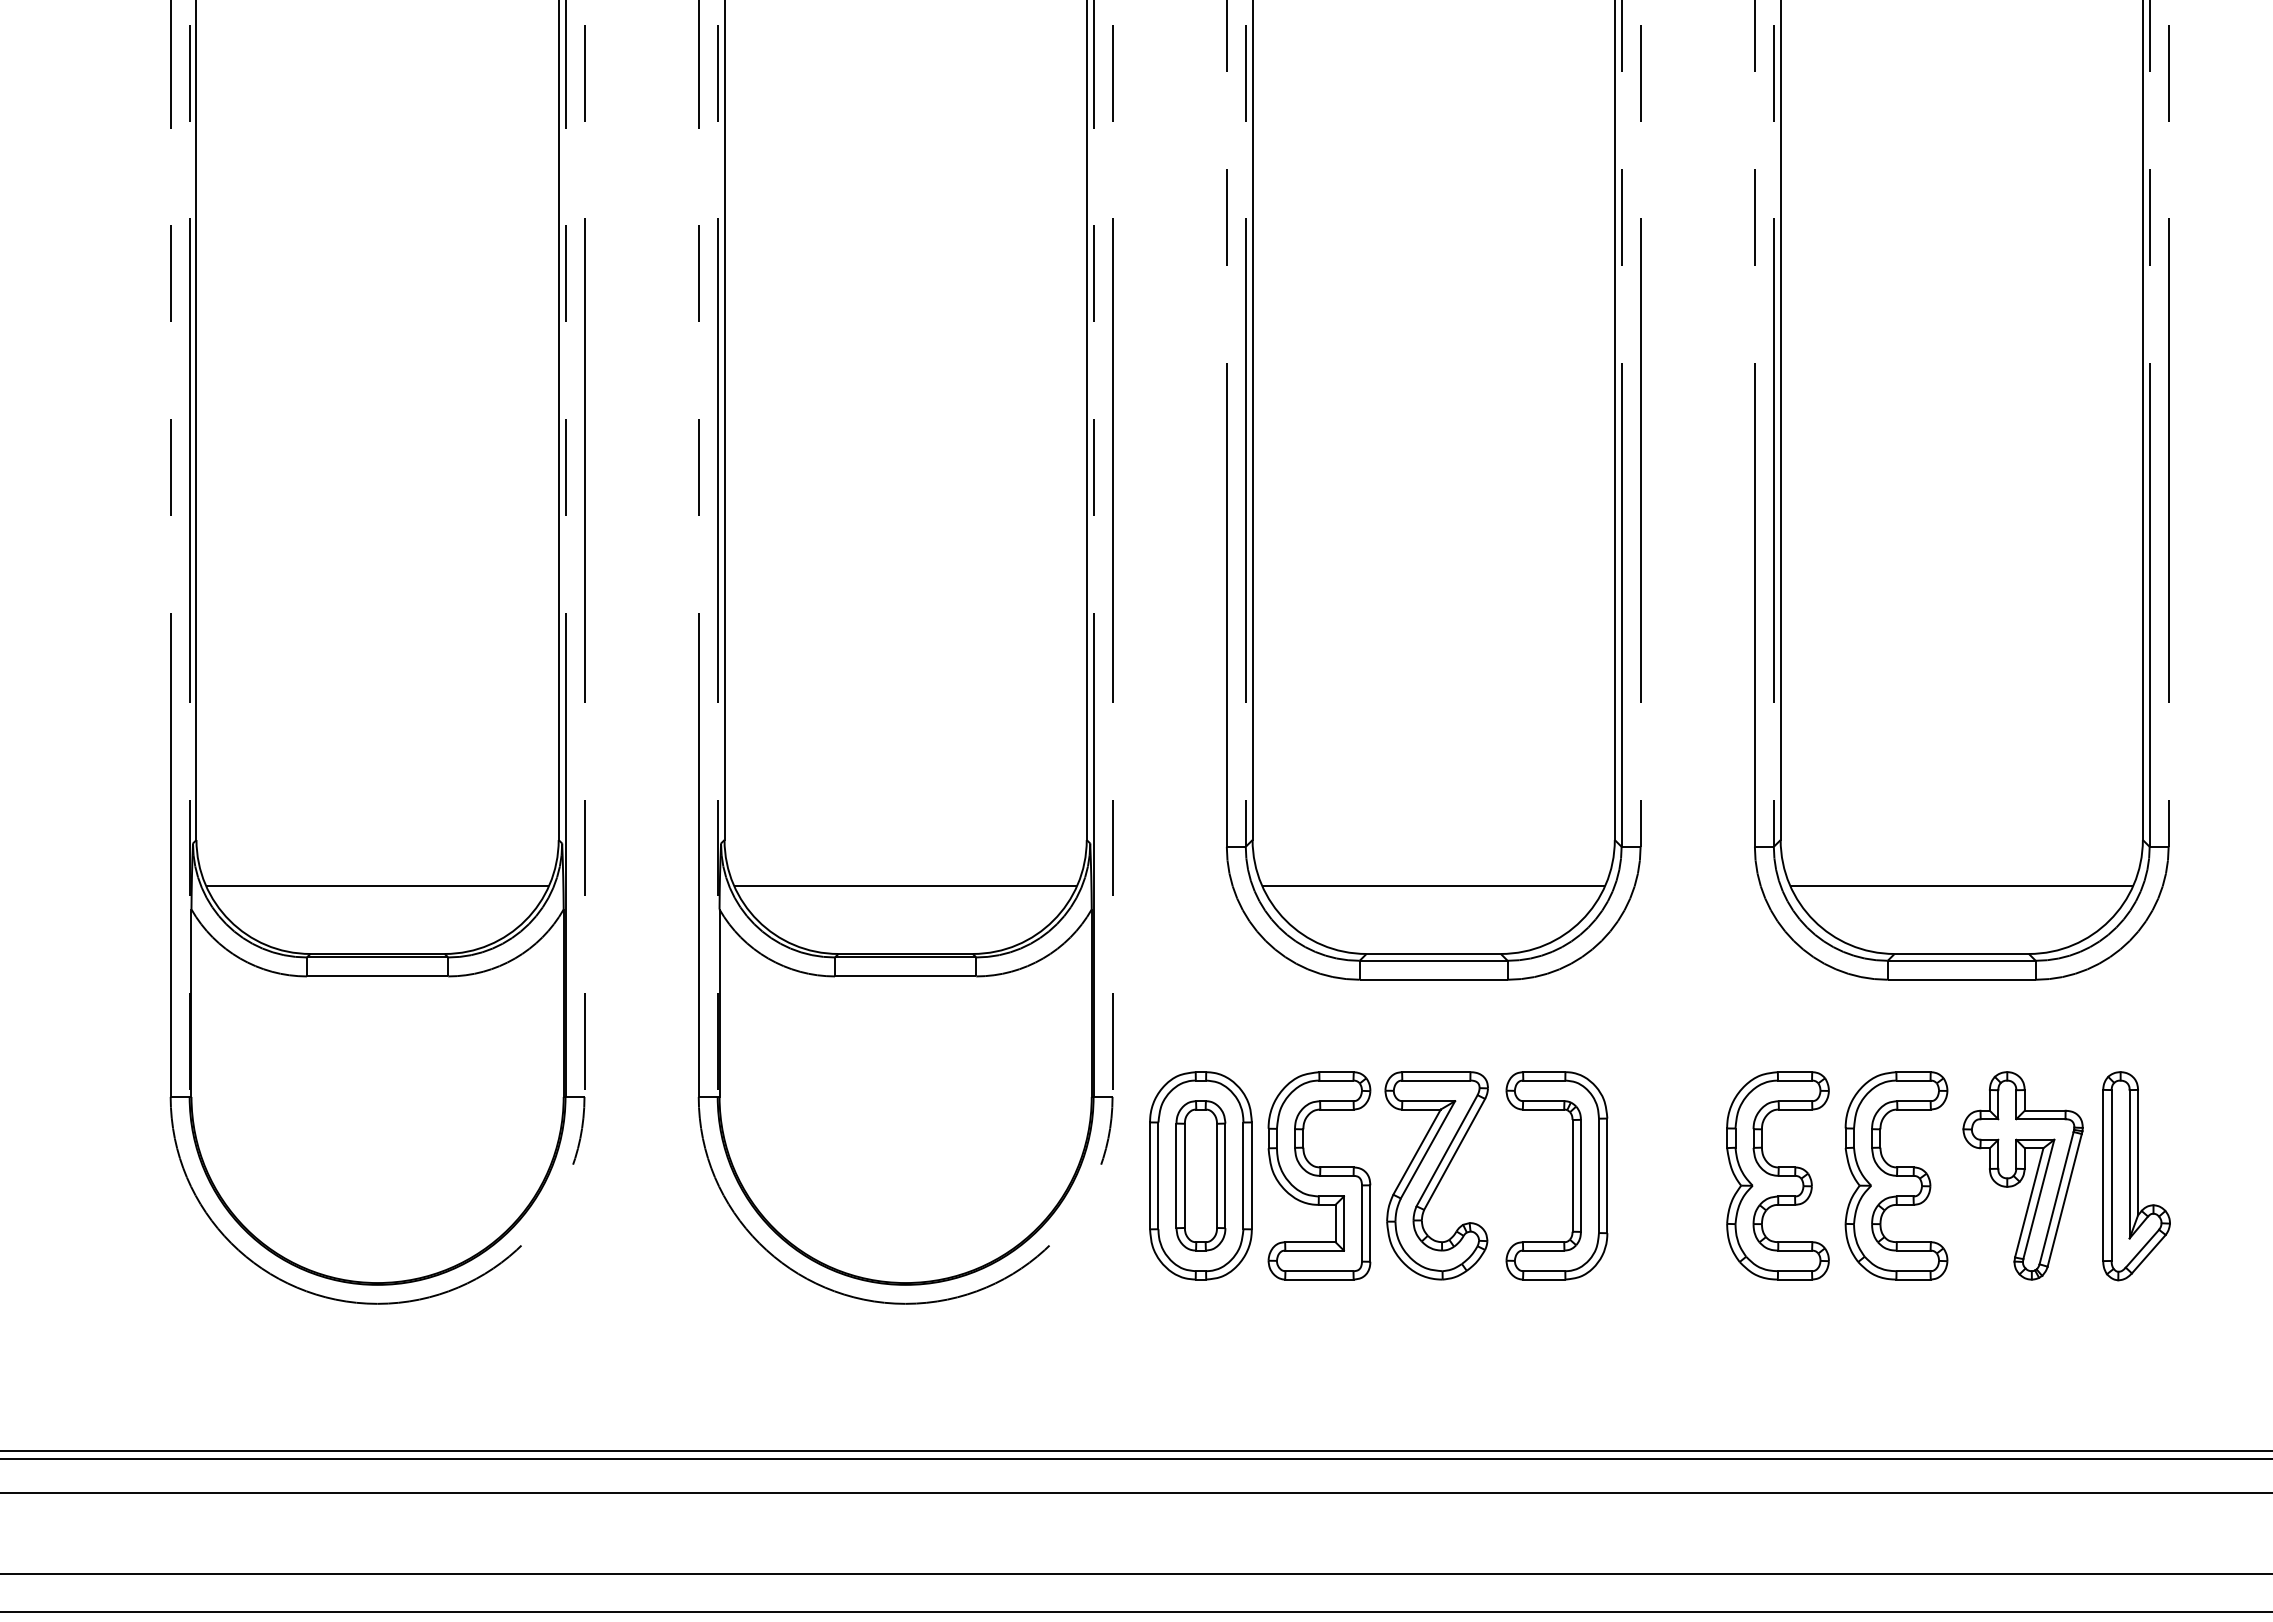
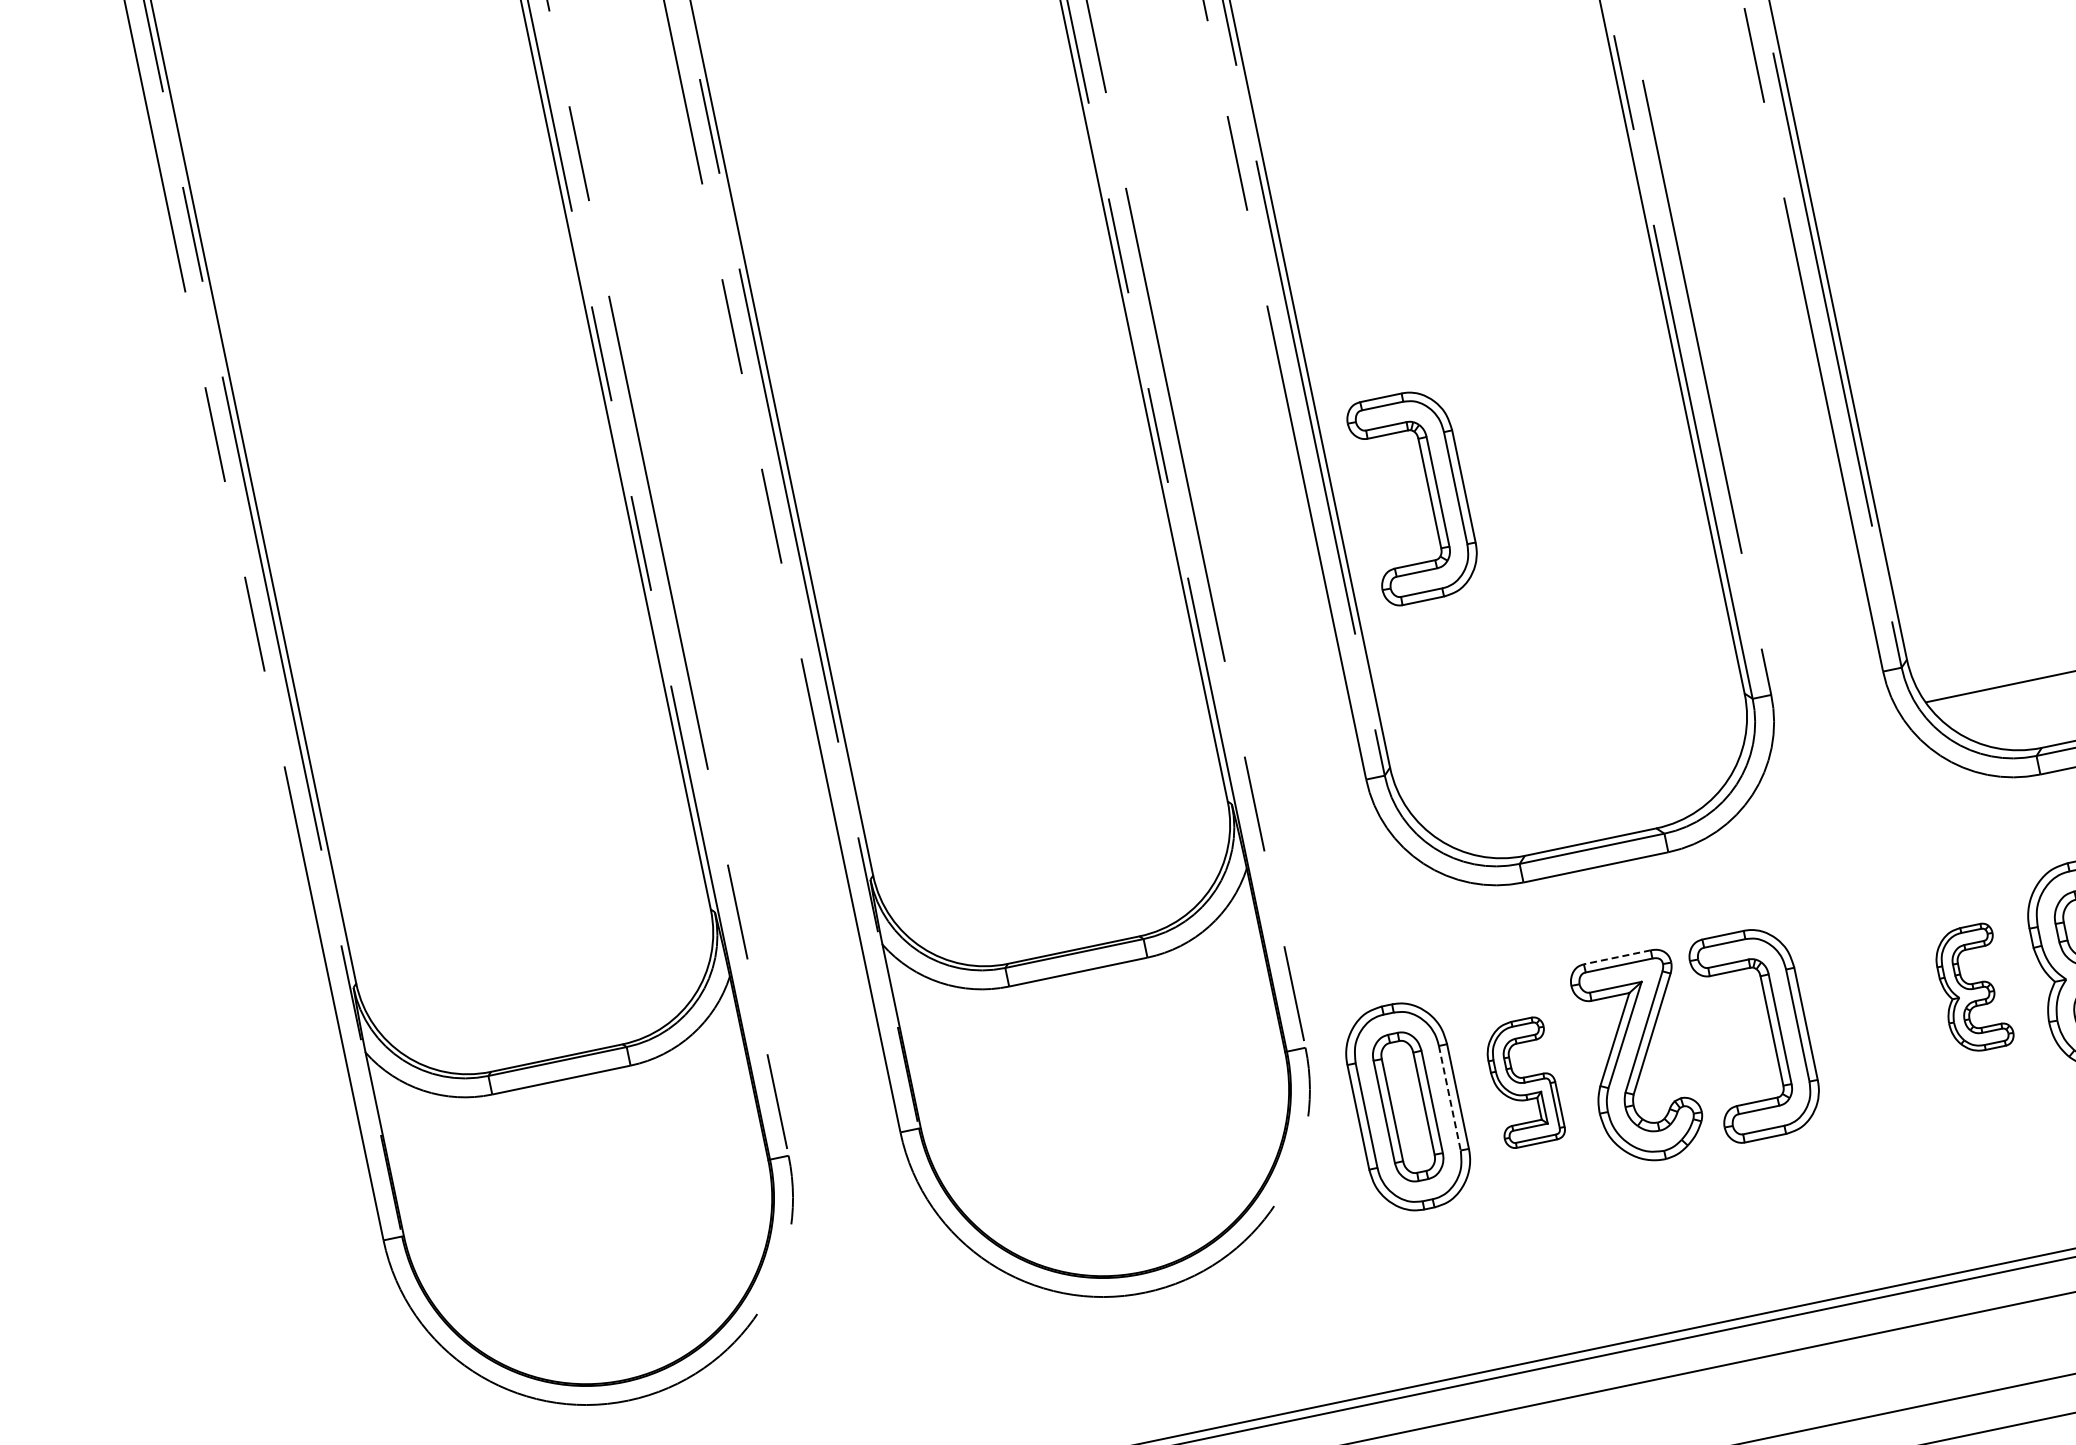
part: (1347, 579) -> (1429, 493), added
line: (377, 885) -> (542, 991), removed
line: (905, 885) -> (1059, 883), removed
line: (1433, 885) -> (1576, 775), removed
line: (1435, 1072) -> (1616, 957), solid -> dashed
part: (1319, 1175) -> (1524, 1082), size x0.6
part: (1777, 1175) -> (1972, 988), size x0.6
line: (1243, 1176) -> (1449, 1098), solid -> dashed

